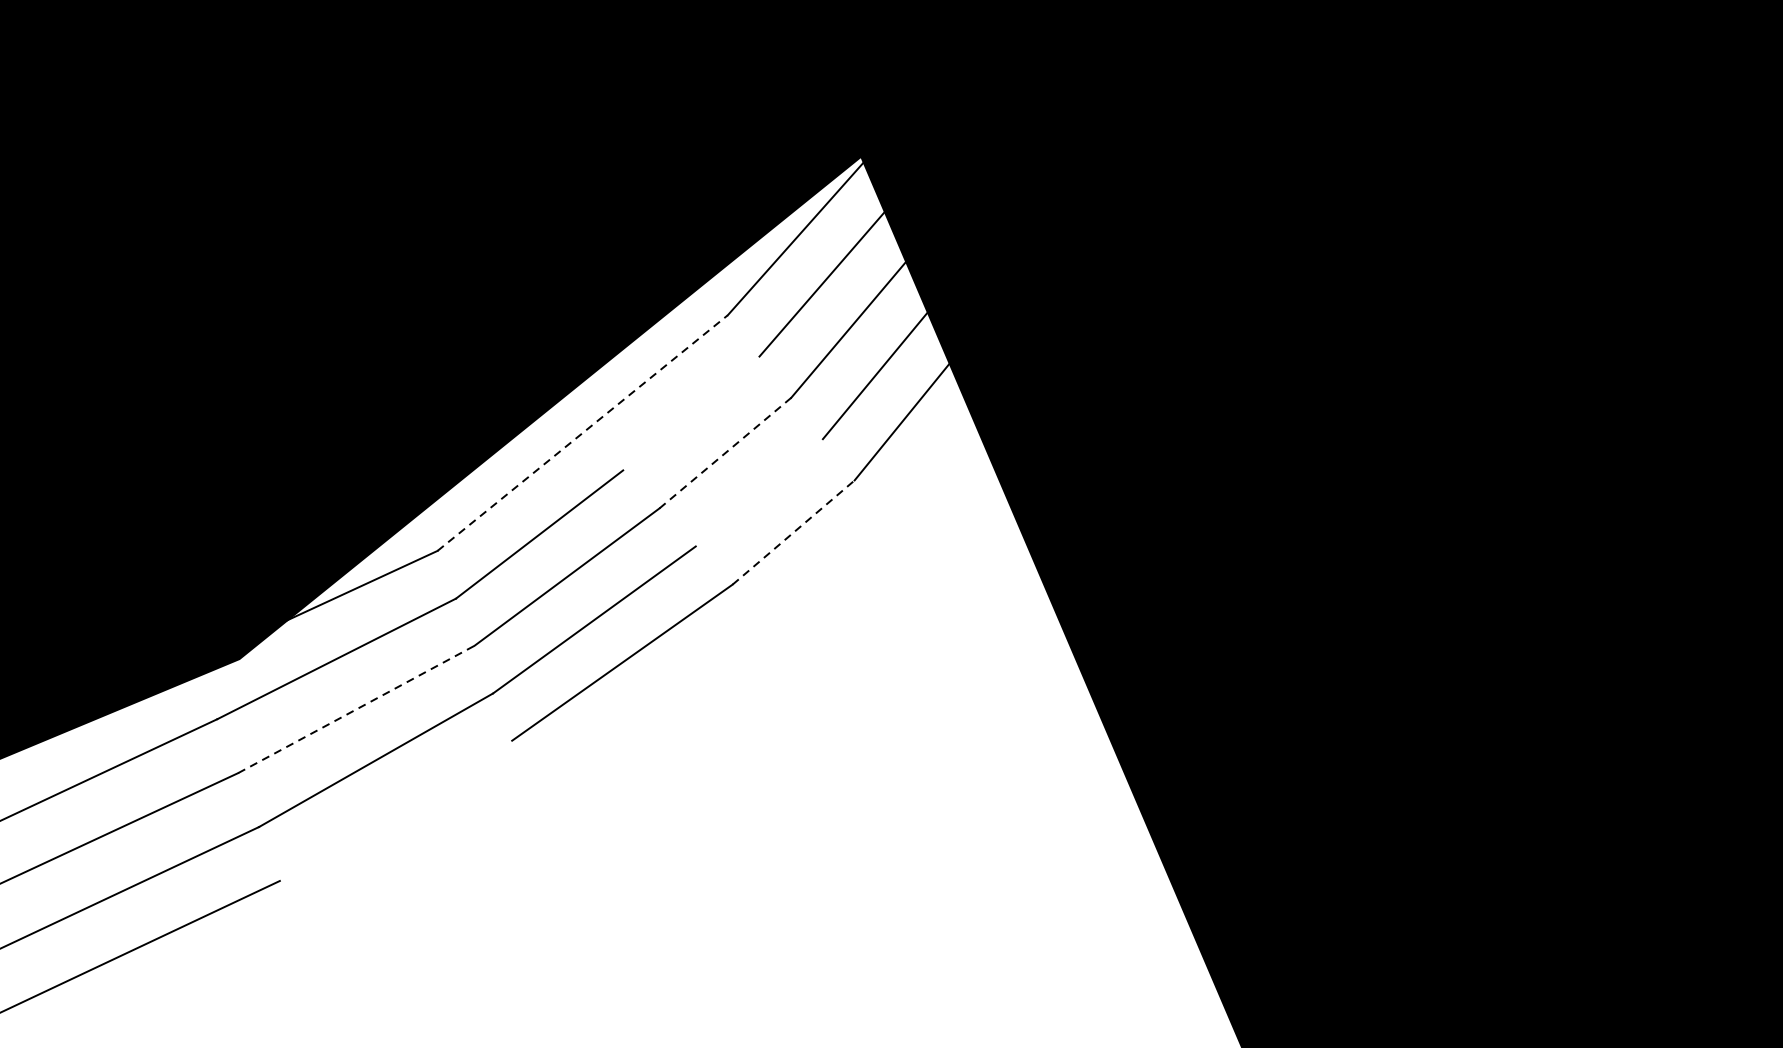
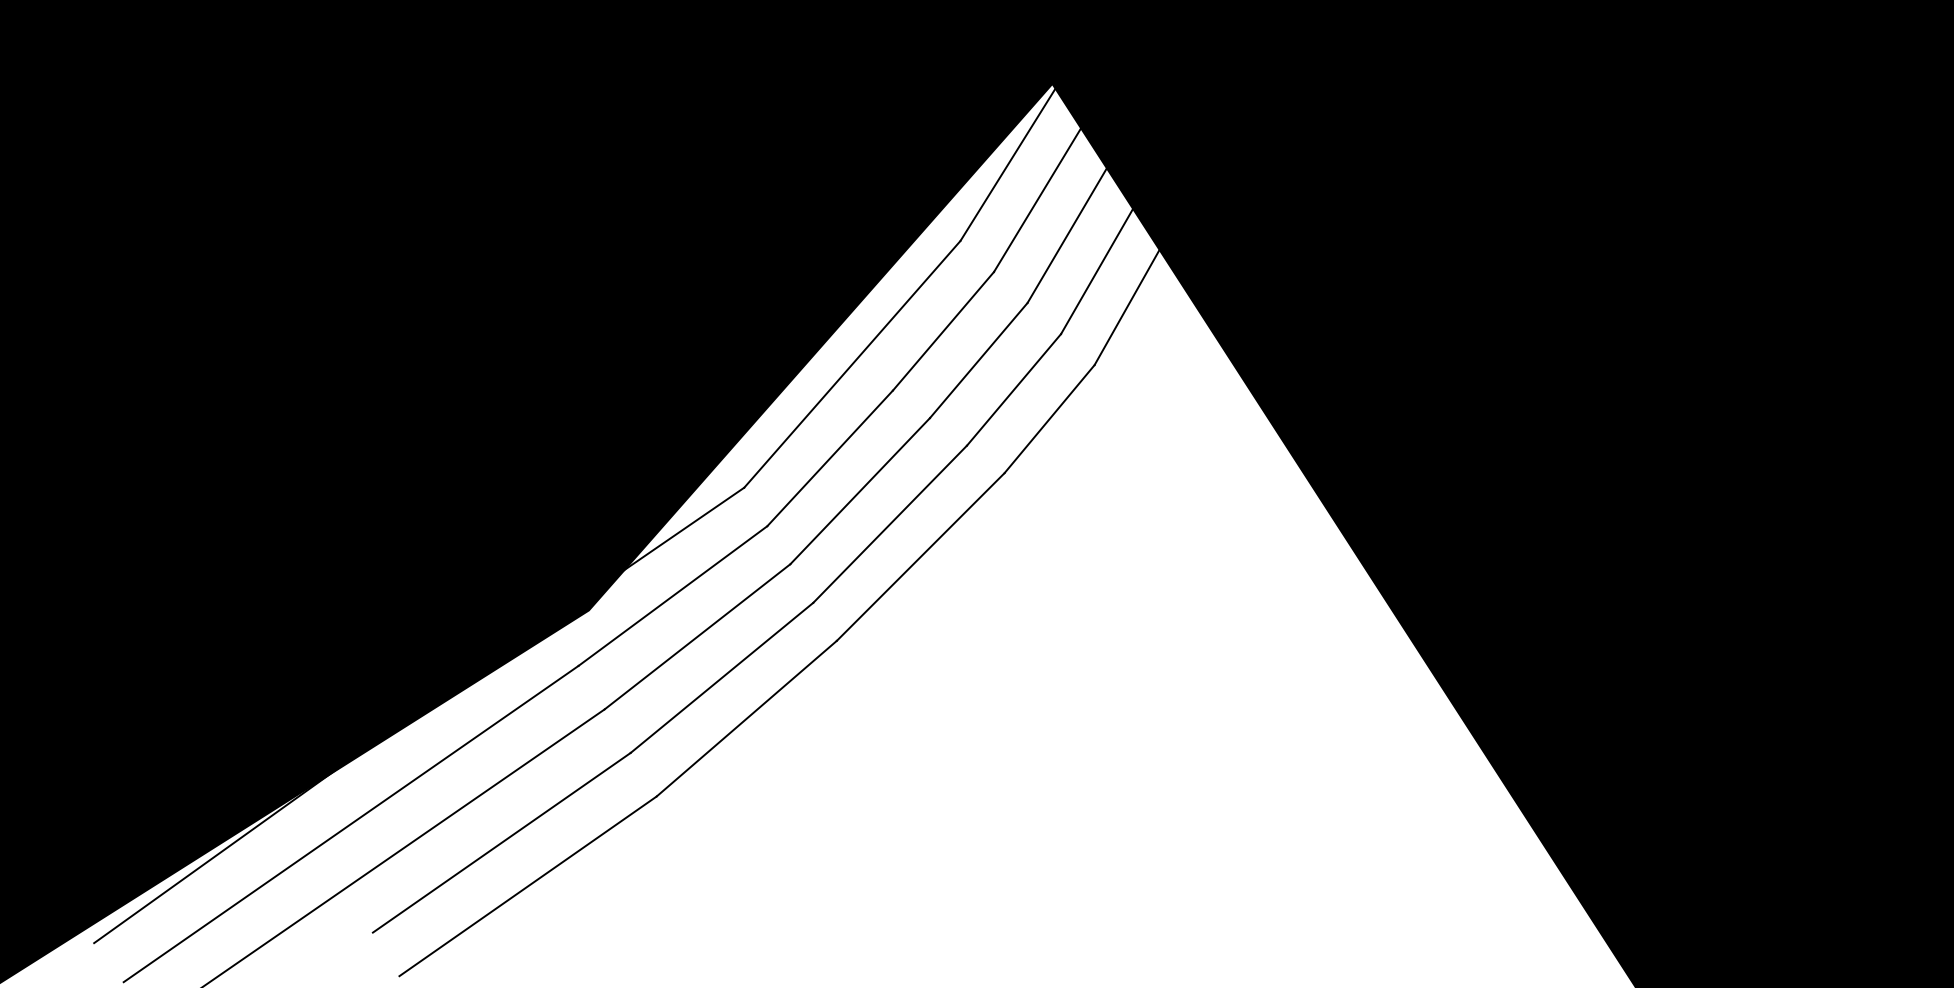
line: (691, 412) -> (943, 330), added
line: (582, 432) -> (852, 363), dashed -> solid
line: (726, 453) -> (979, 360), dashed -> solid
line: (759, 492) -> (1014, 389), added
line: (793, 531) -> (1049, 418), dashed -> solid
line: (356, 709) -> (697, 636), dashed -> solid
line: (395, 810) -> (746, 718), added

